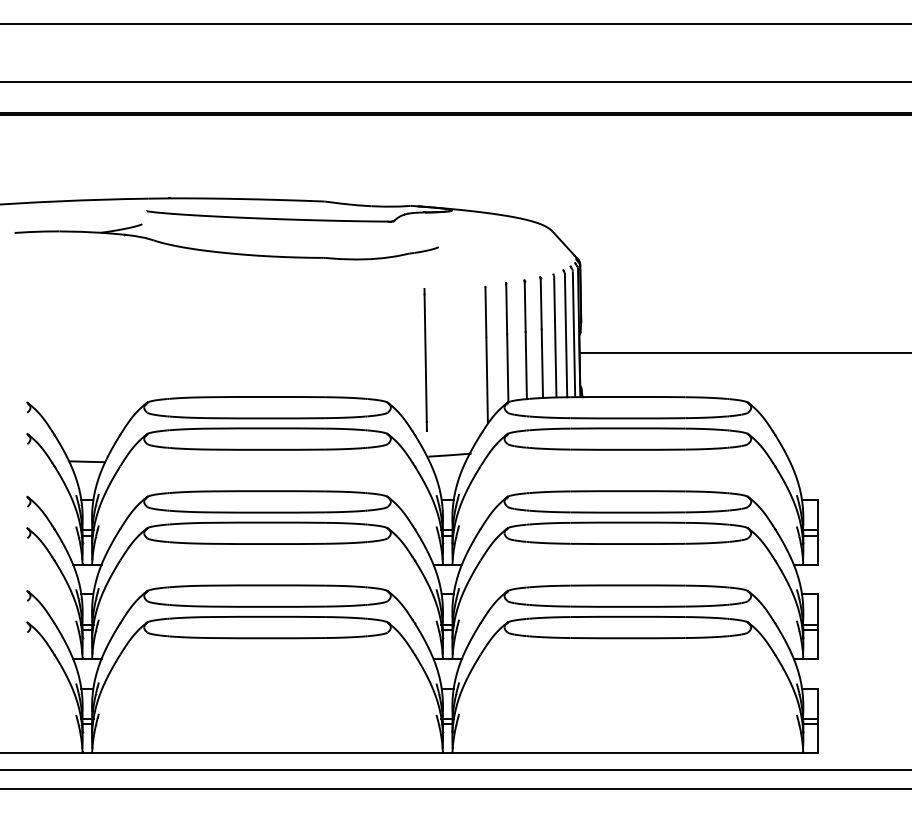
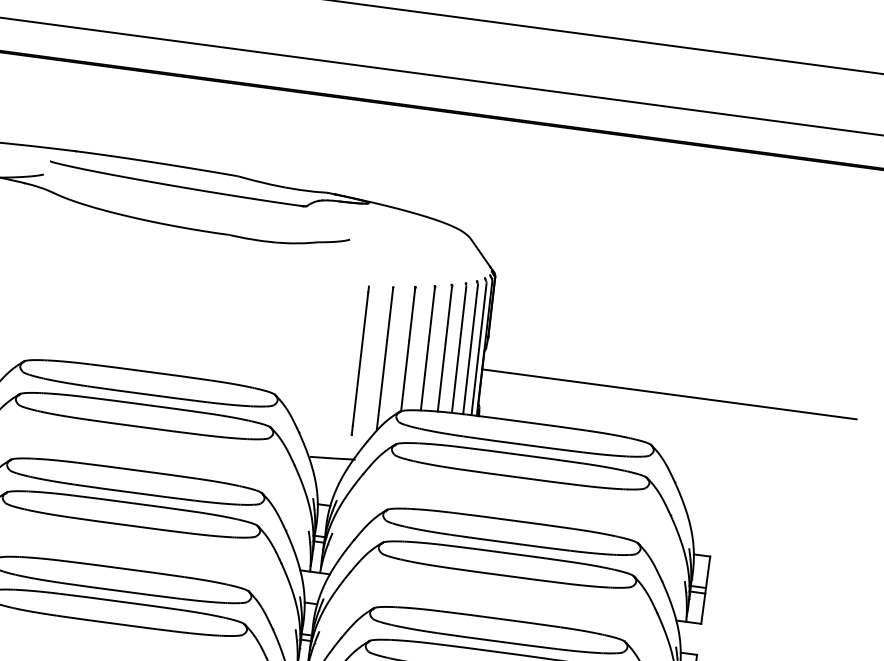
line: (425, 359) -> (360, 360), moved

